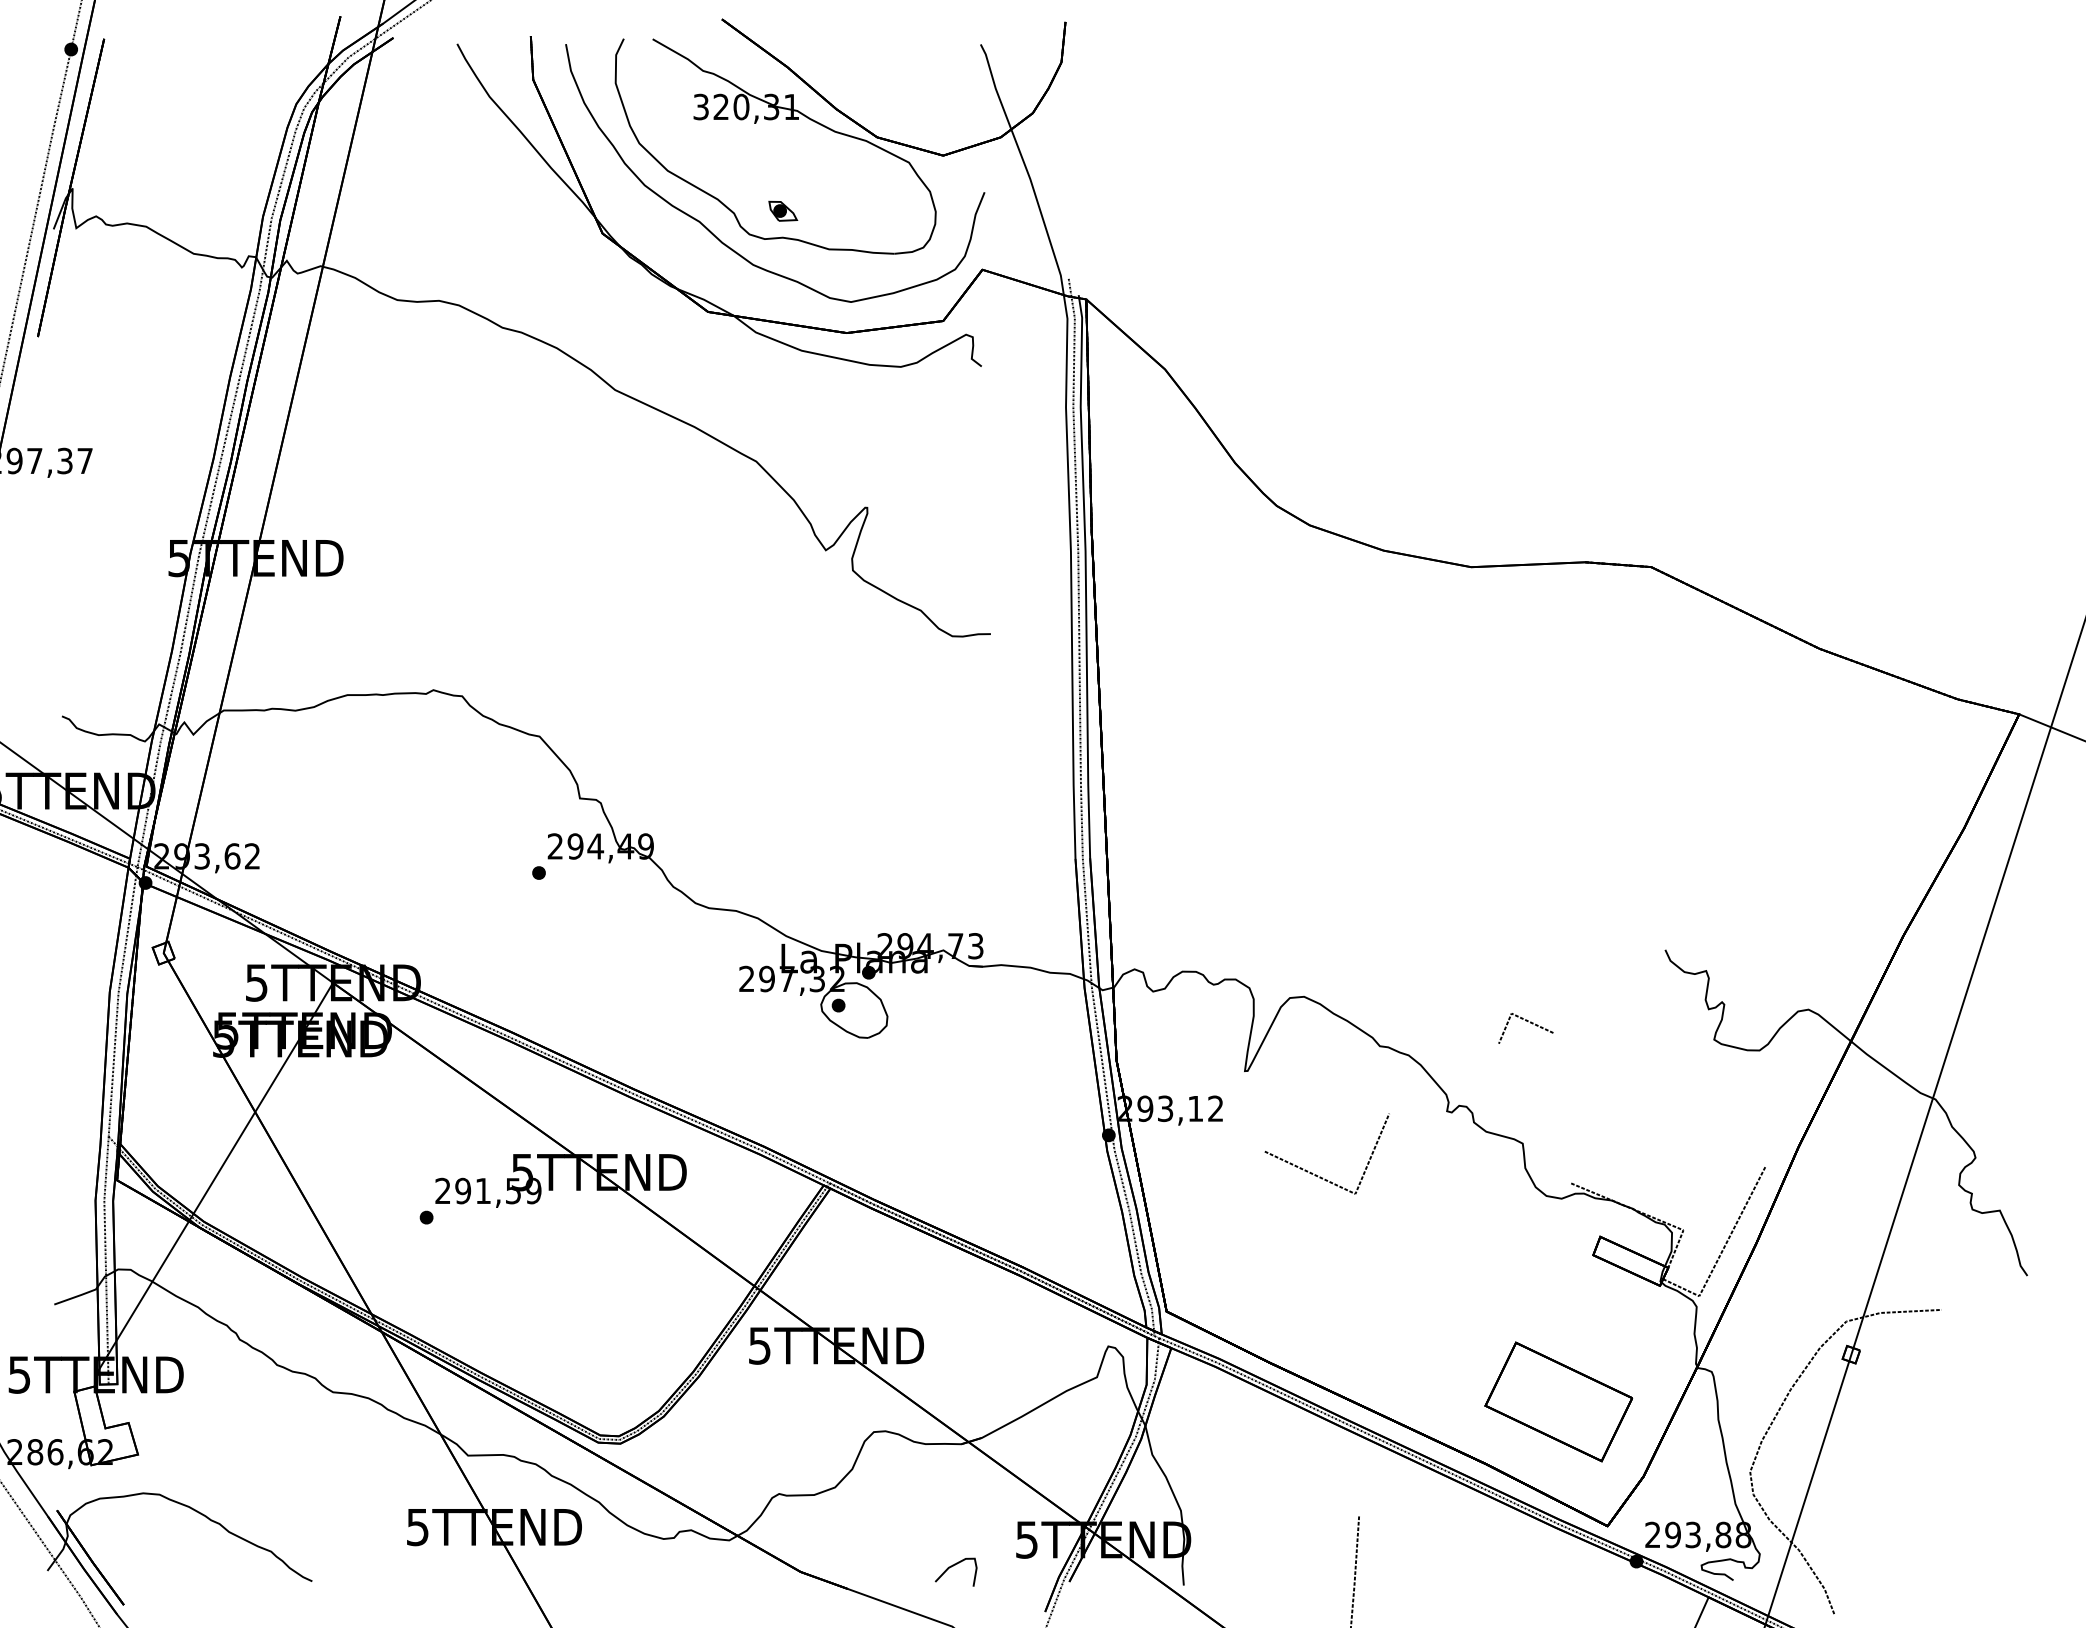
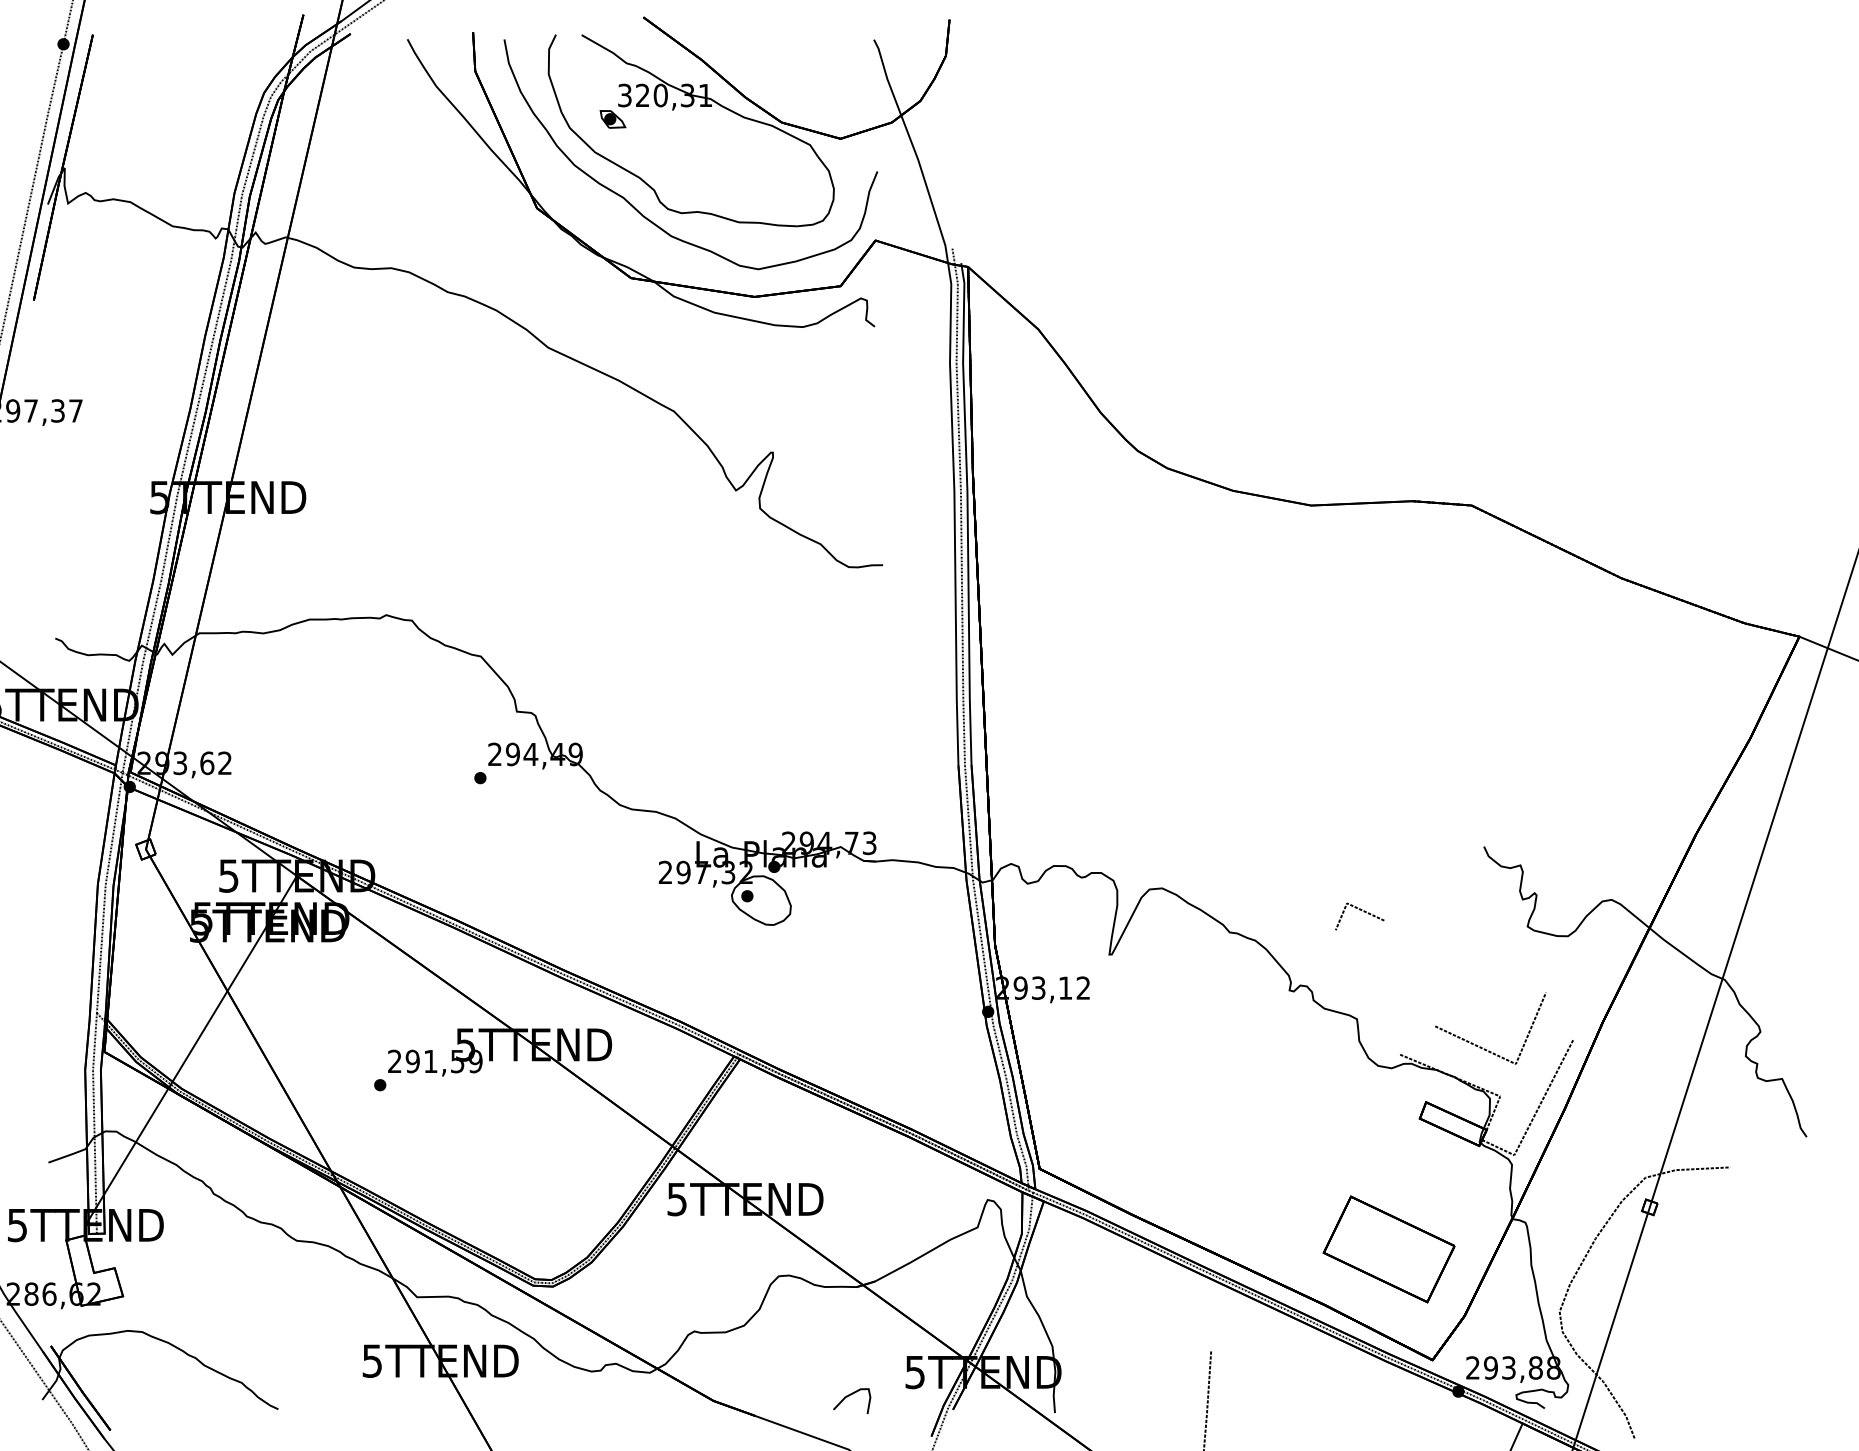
part: (782, 211) -> (612, 119), moved
line: (1315, 1174) -> (1480, 1046), moved

